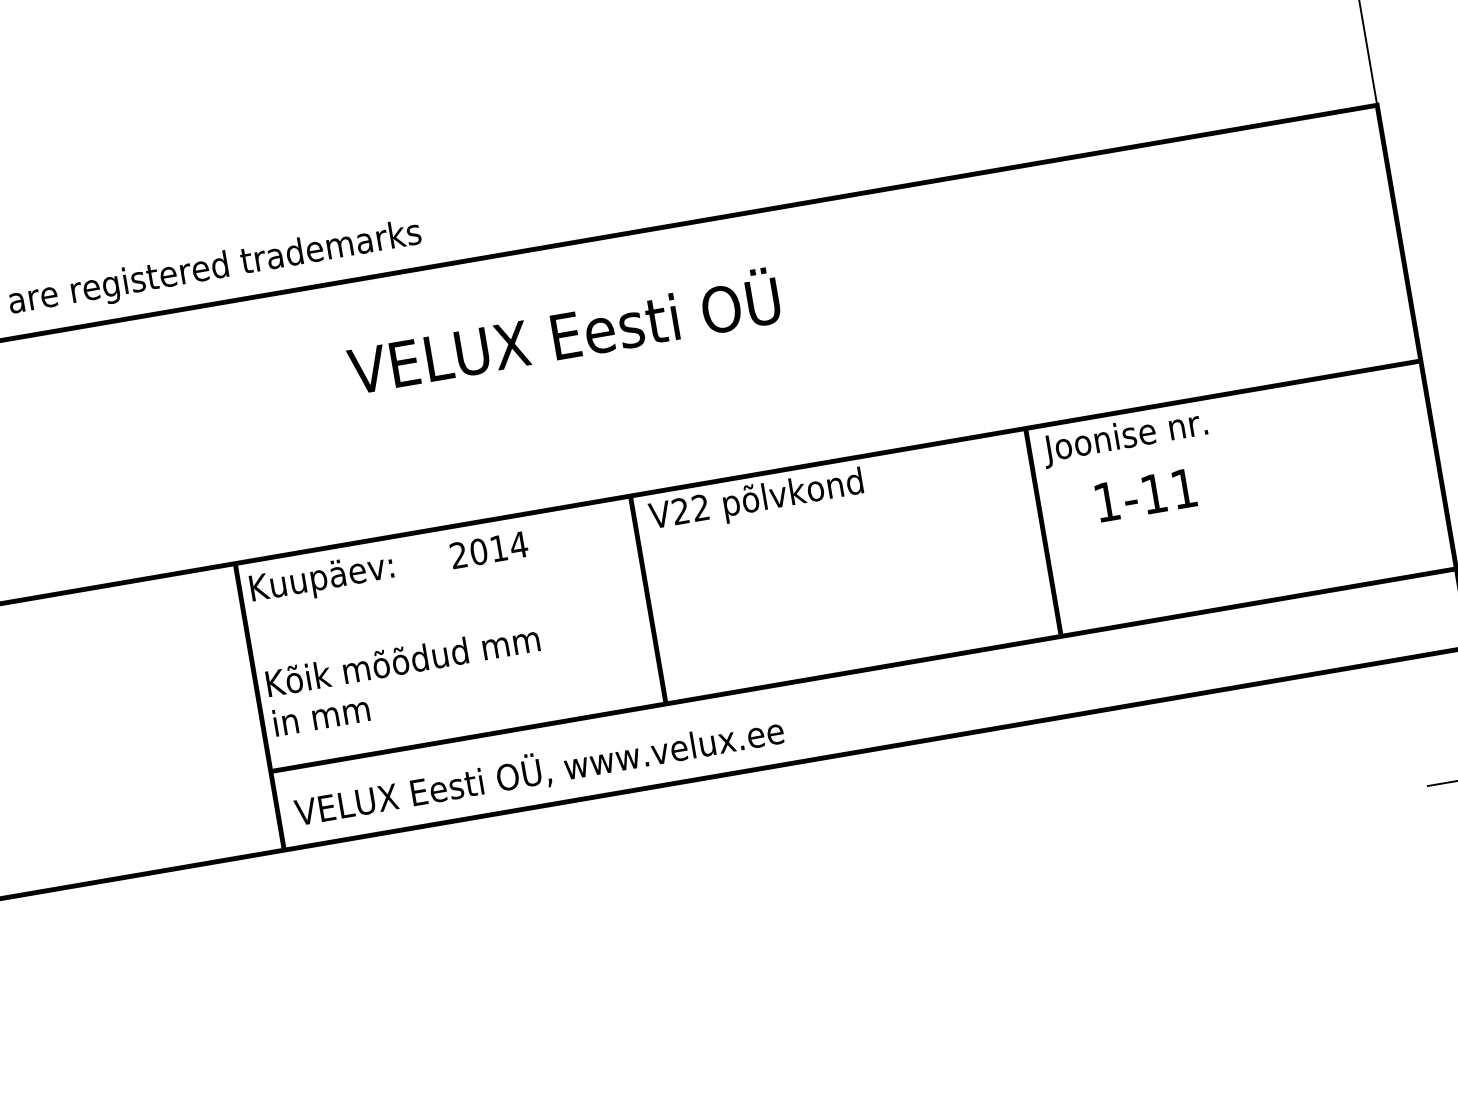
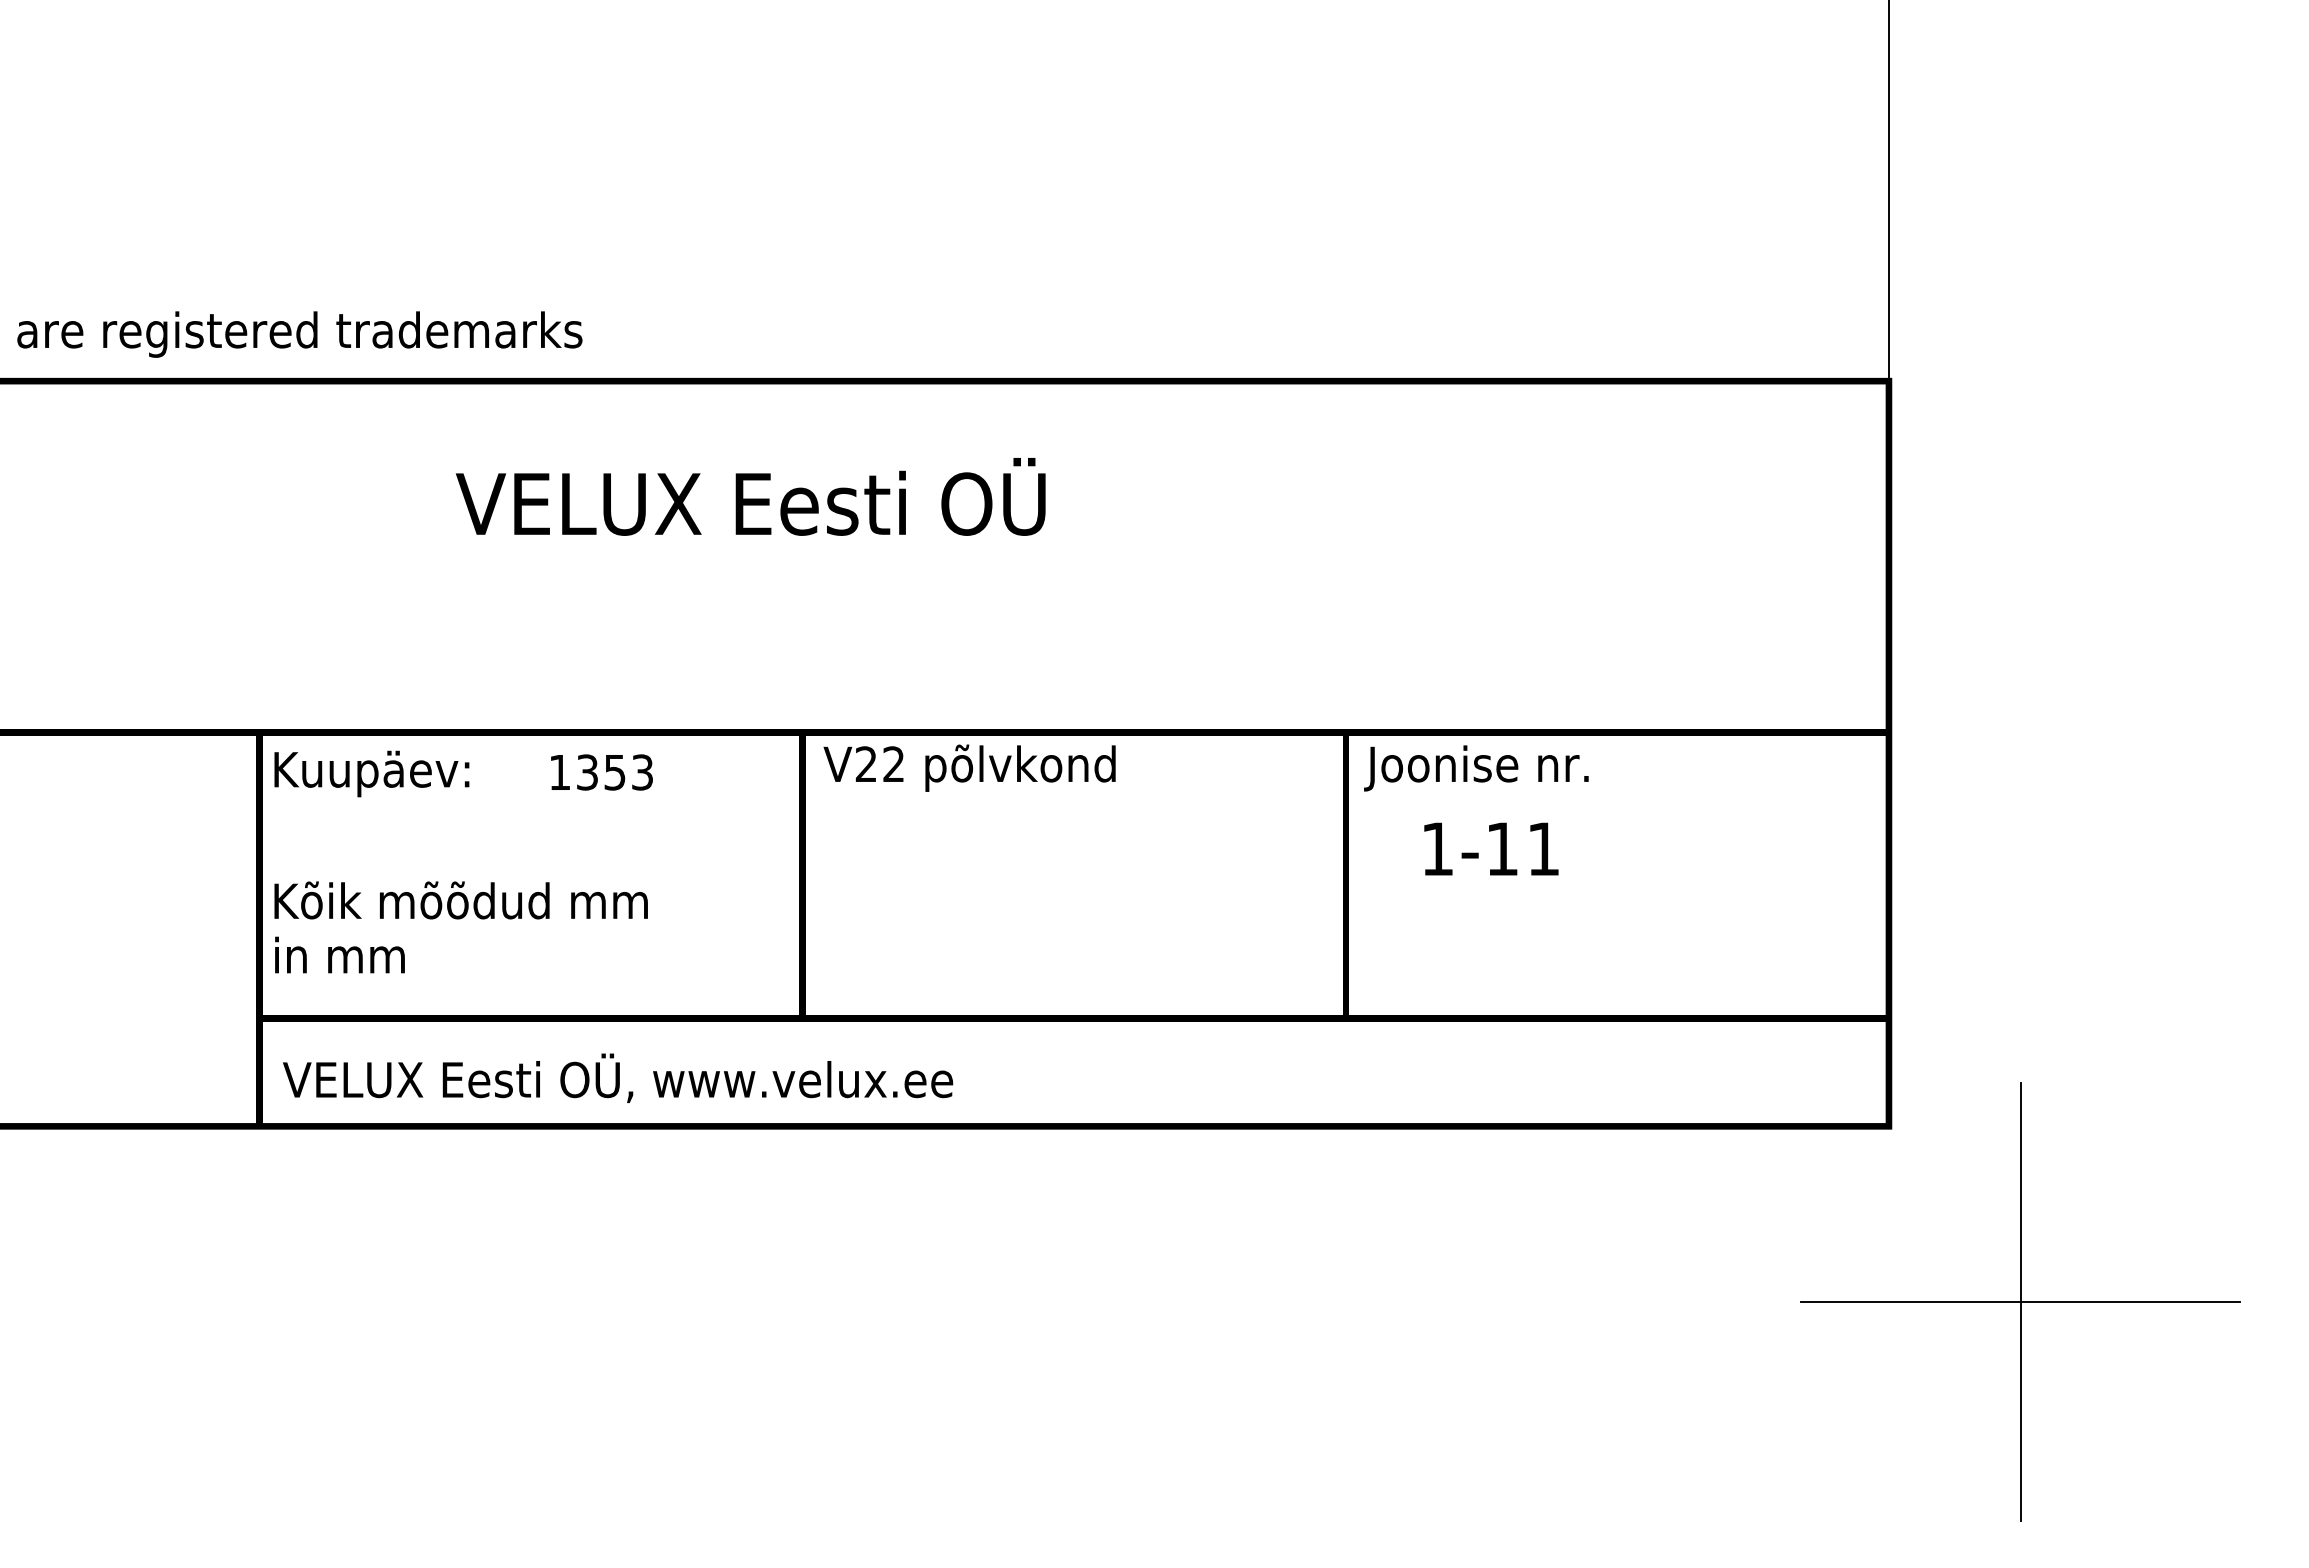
text: (489, 550) -> (601, 772), 2014 -> 1353

